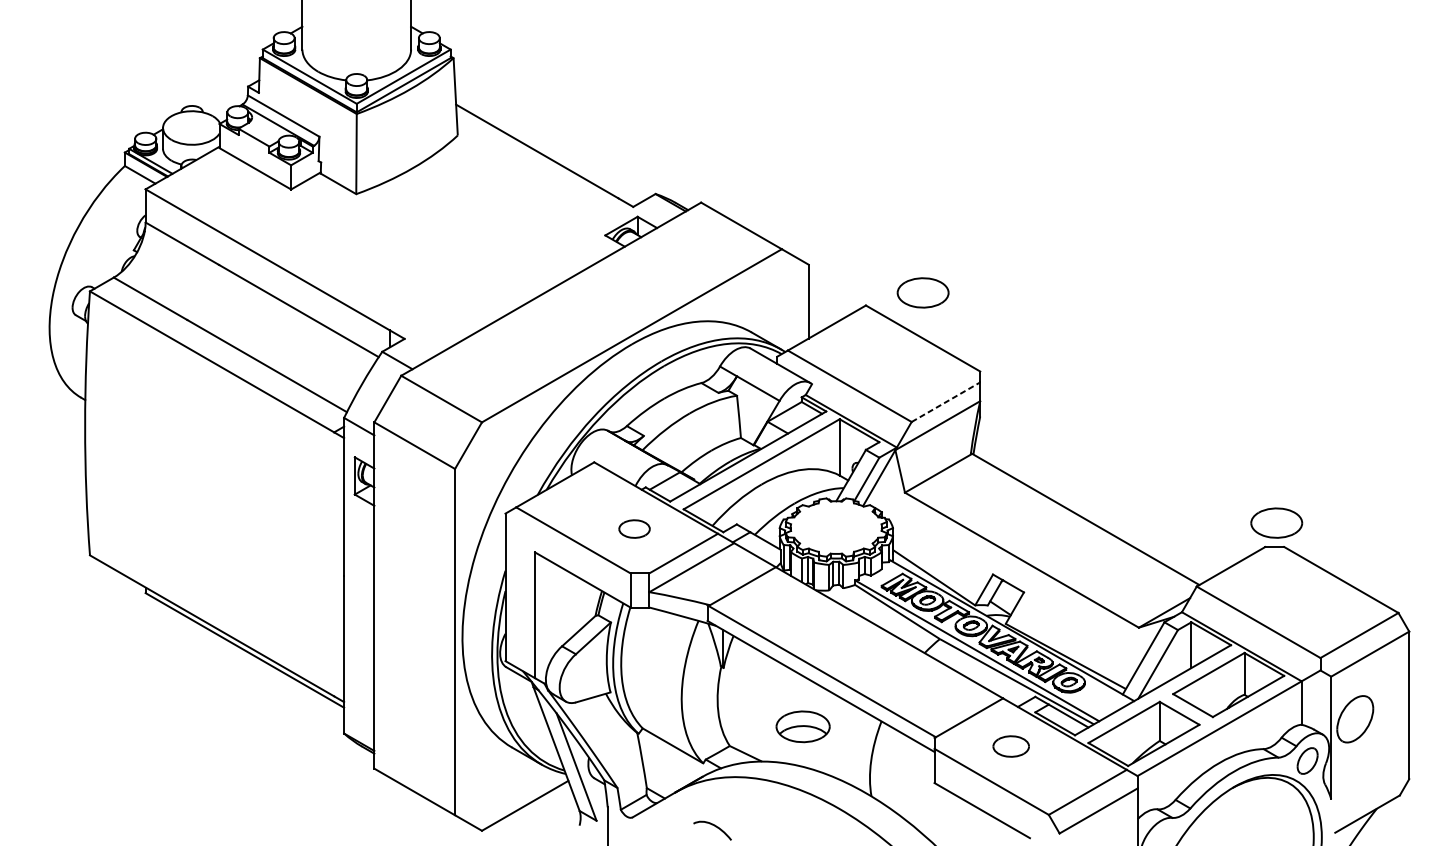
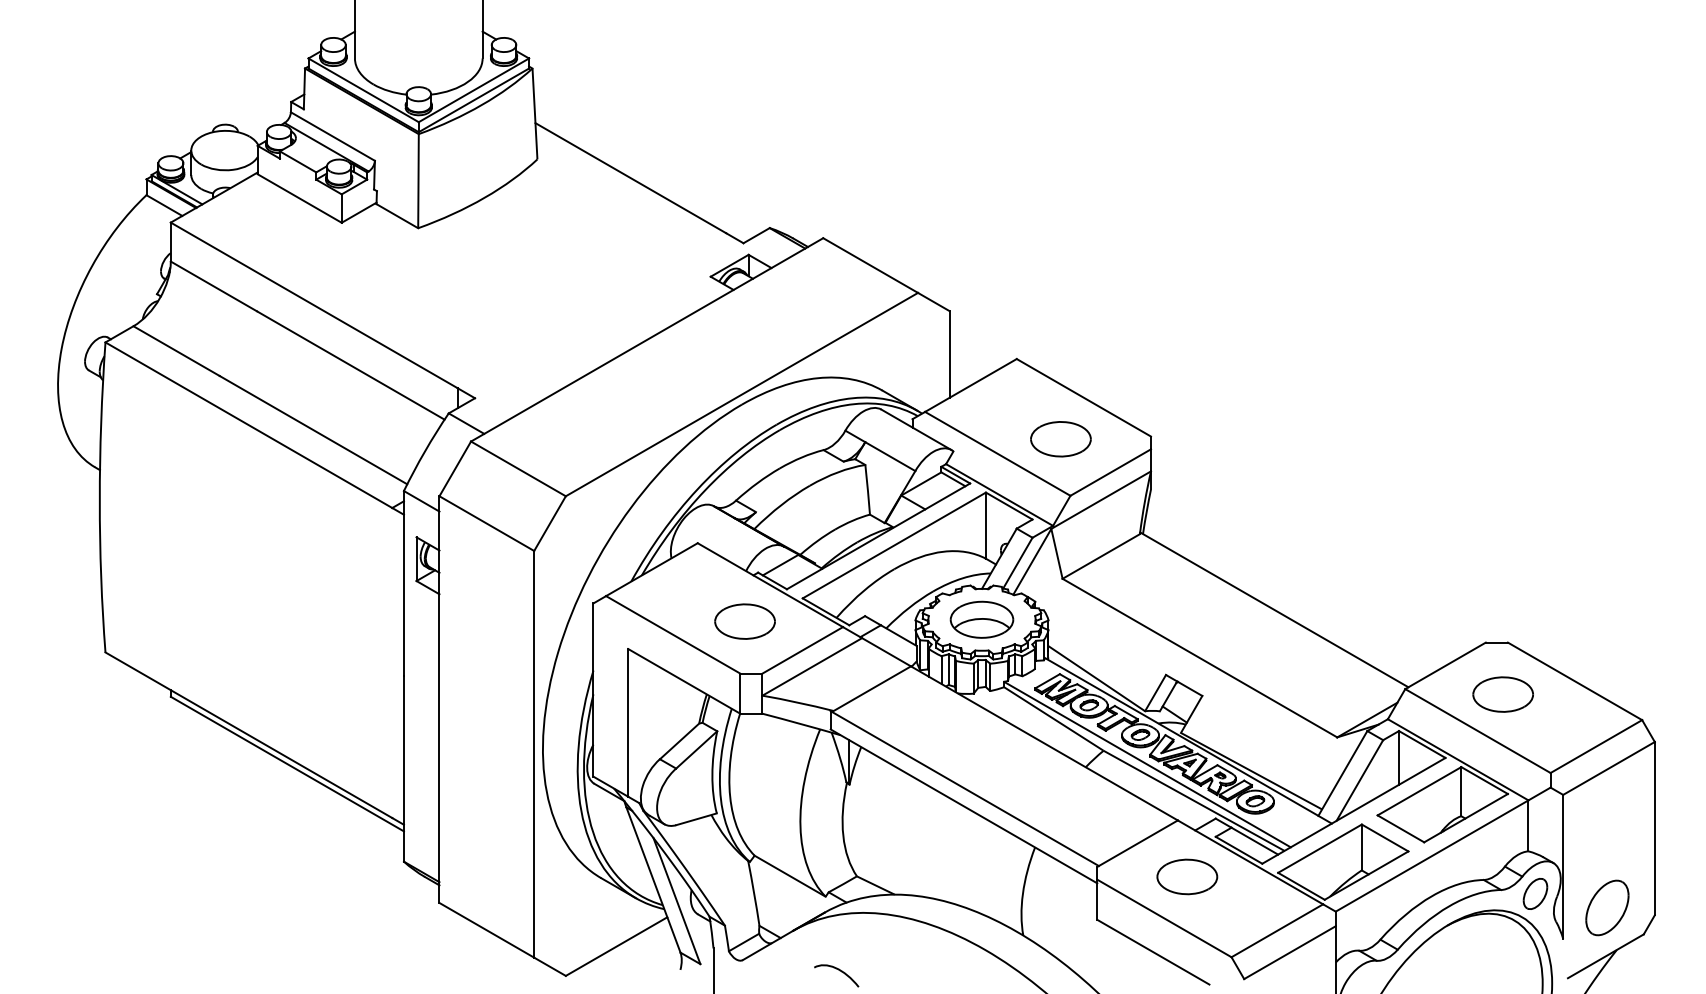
part: (922, 293) -> (1060, 439), moved
line: (945, 402) -> (1110, 472), dashed -> solid
part: (1276, 523) -> (1502, 694), moved
part: (634, 529) -> (744, 621), size x1.67
part: (1355, 718) -> (1607, 907), moved
part: (802, 726) -> (981, 619), moved
part: (1011, 746) -> (1187, 876), size x1.43

